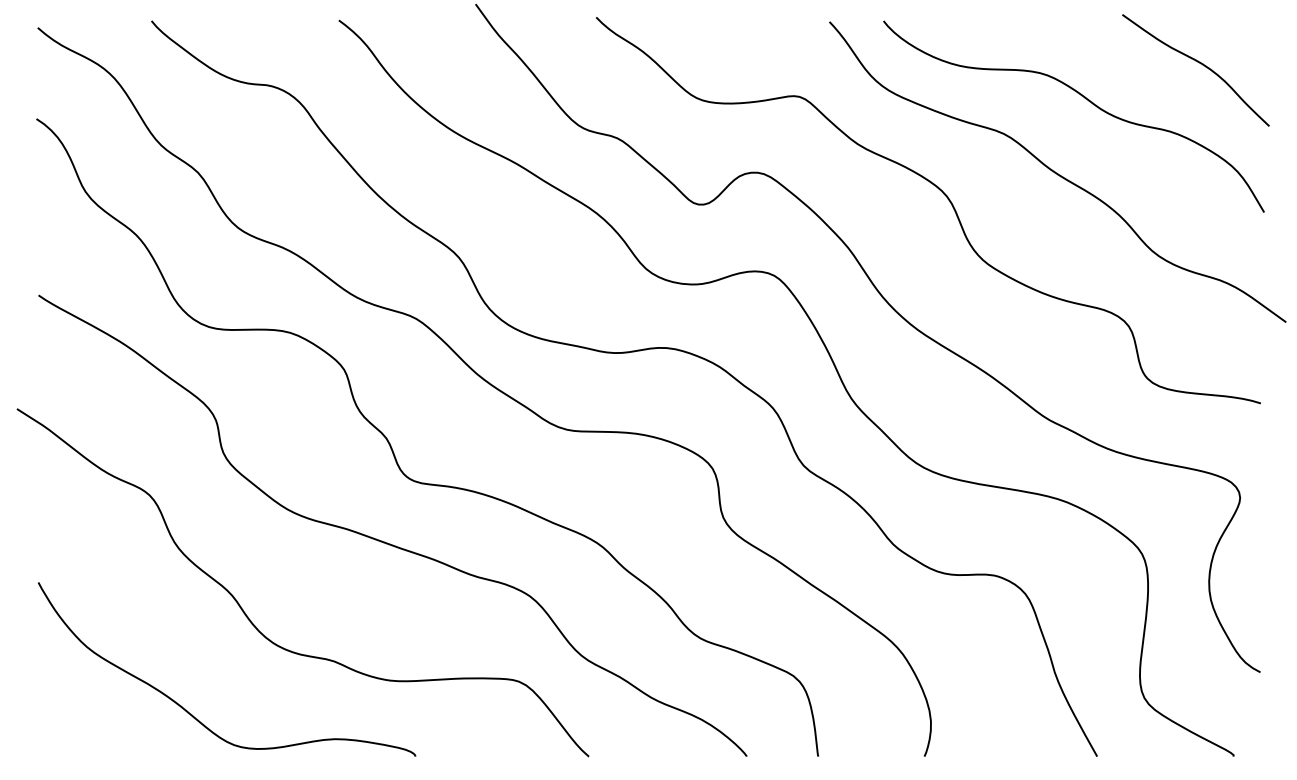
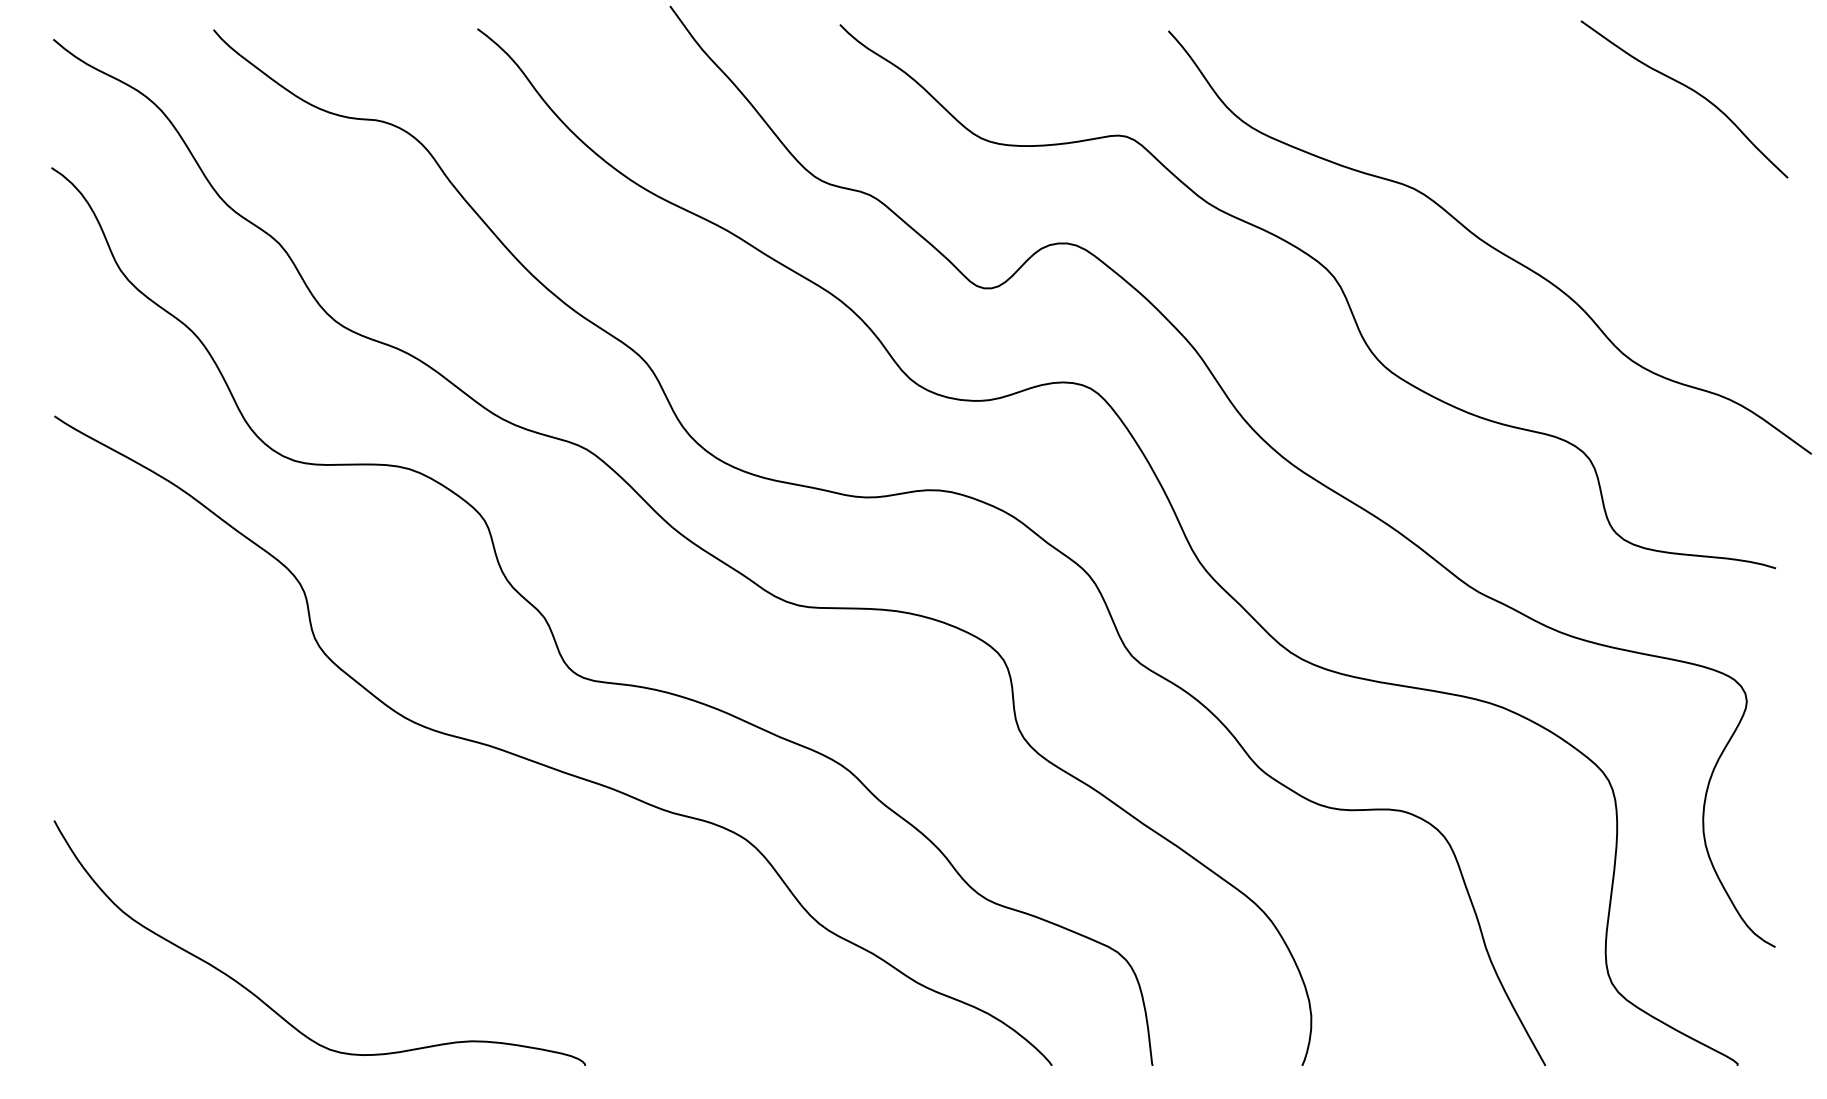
curve: (1087, 100) -> (1531, 141), removed
curve: (252, 622) -> (355, 876), removed

